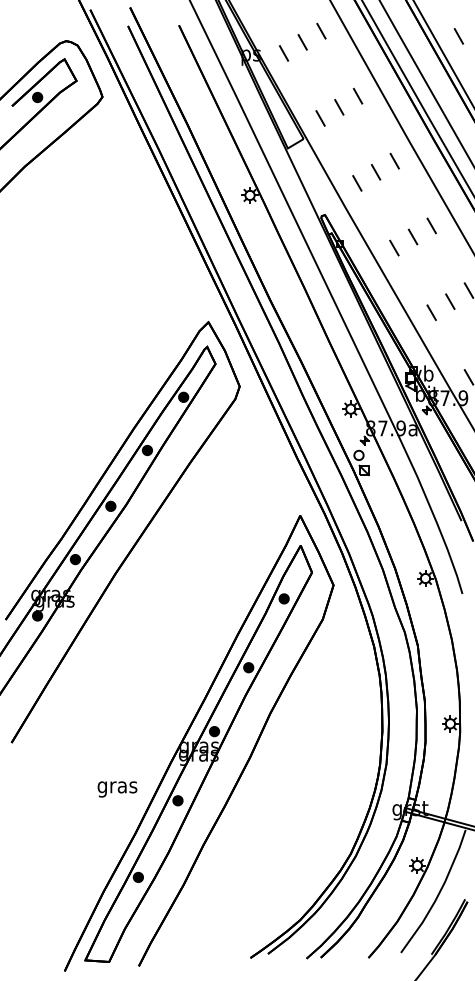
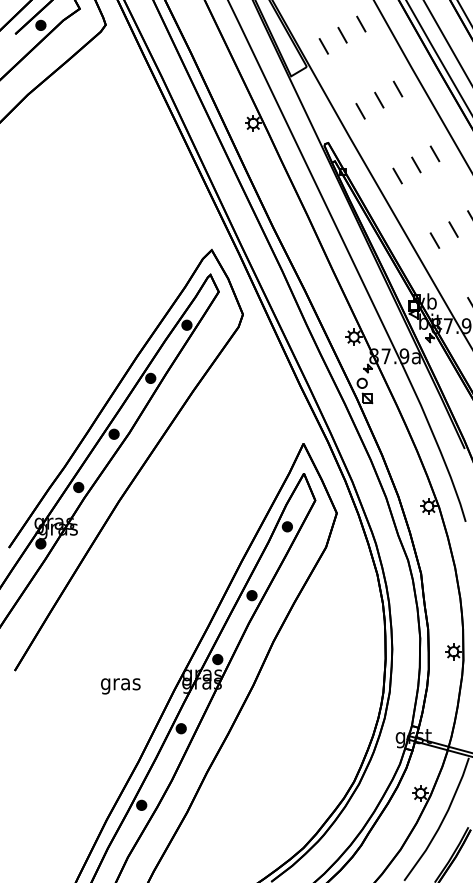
text: (117, 789) -> (120, 686), moved

